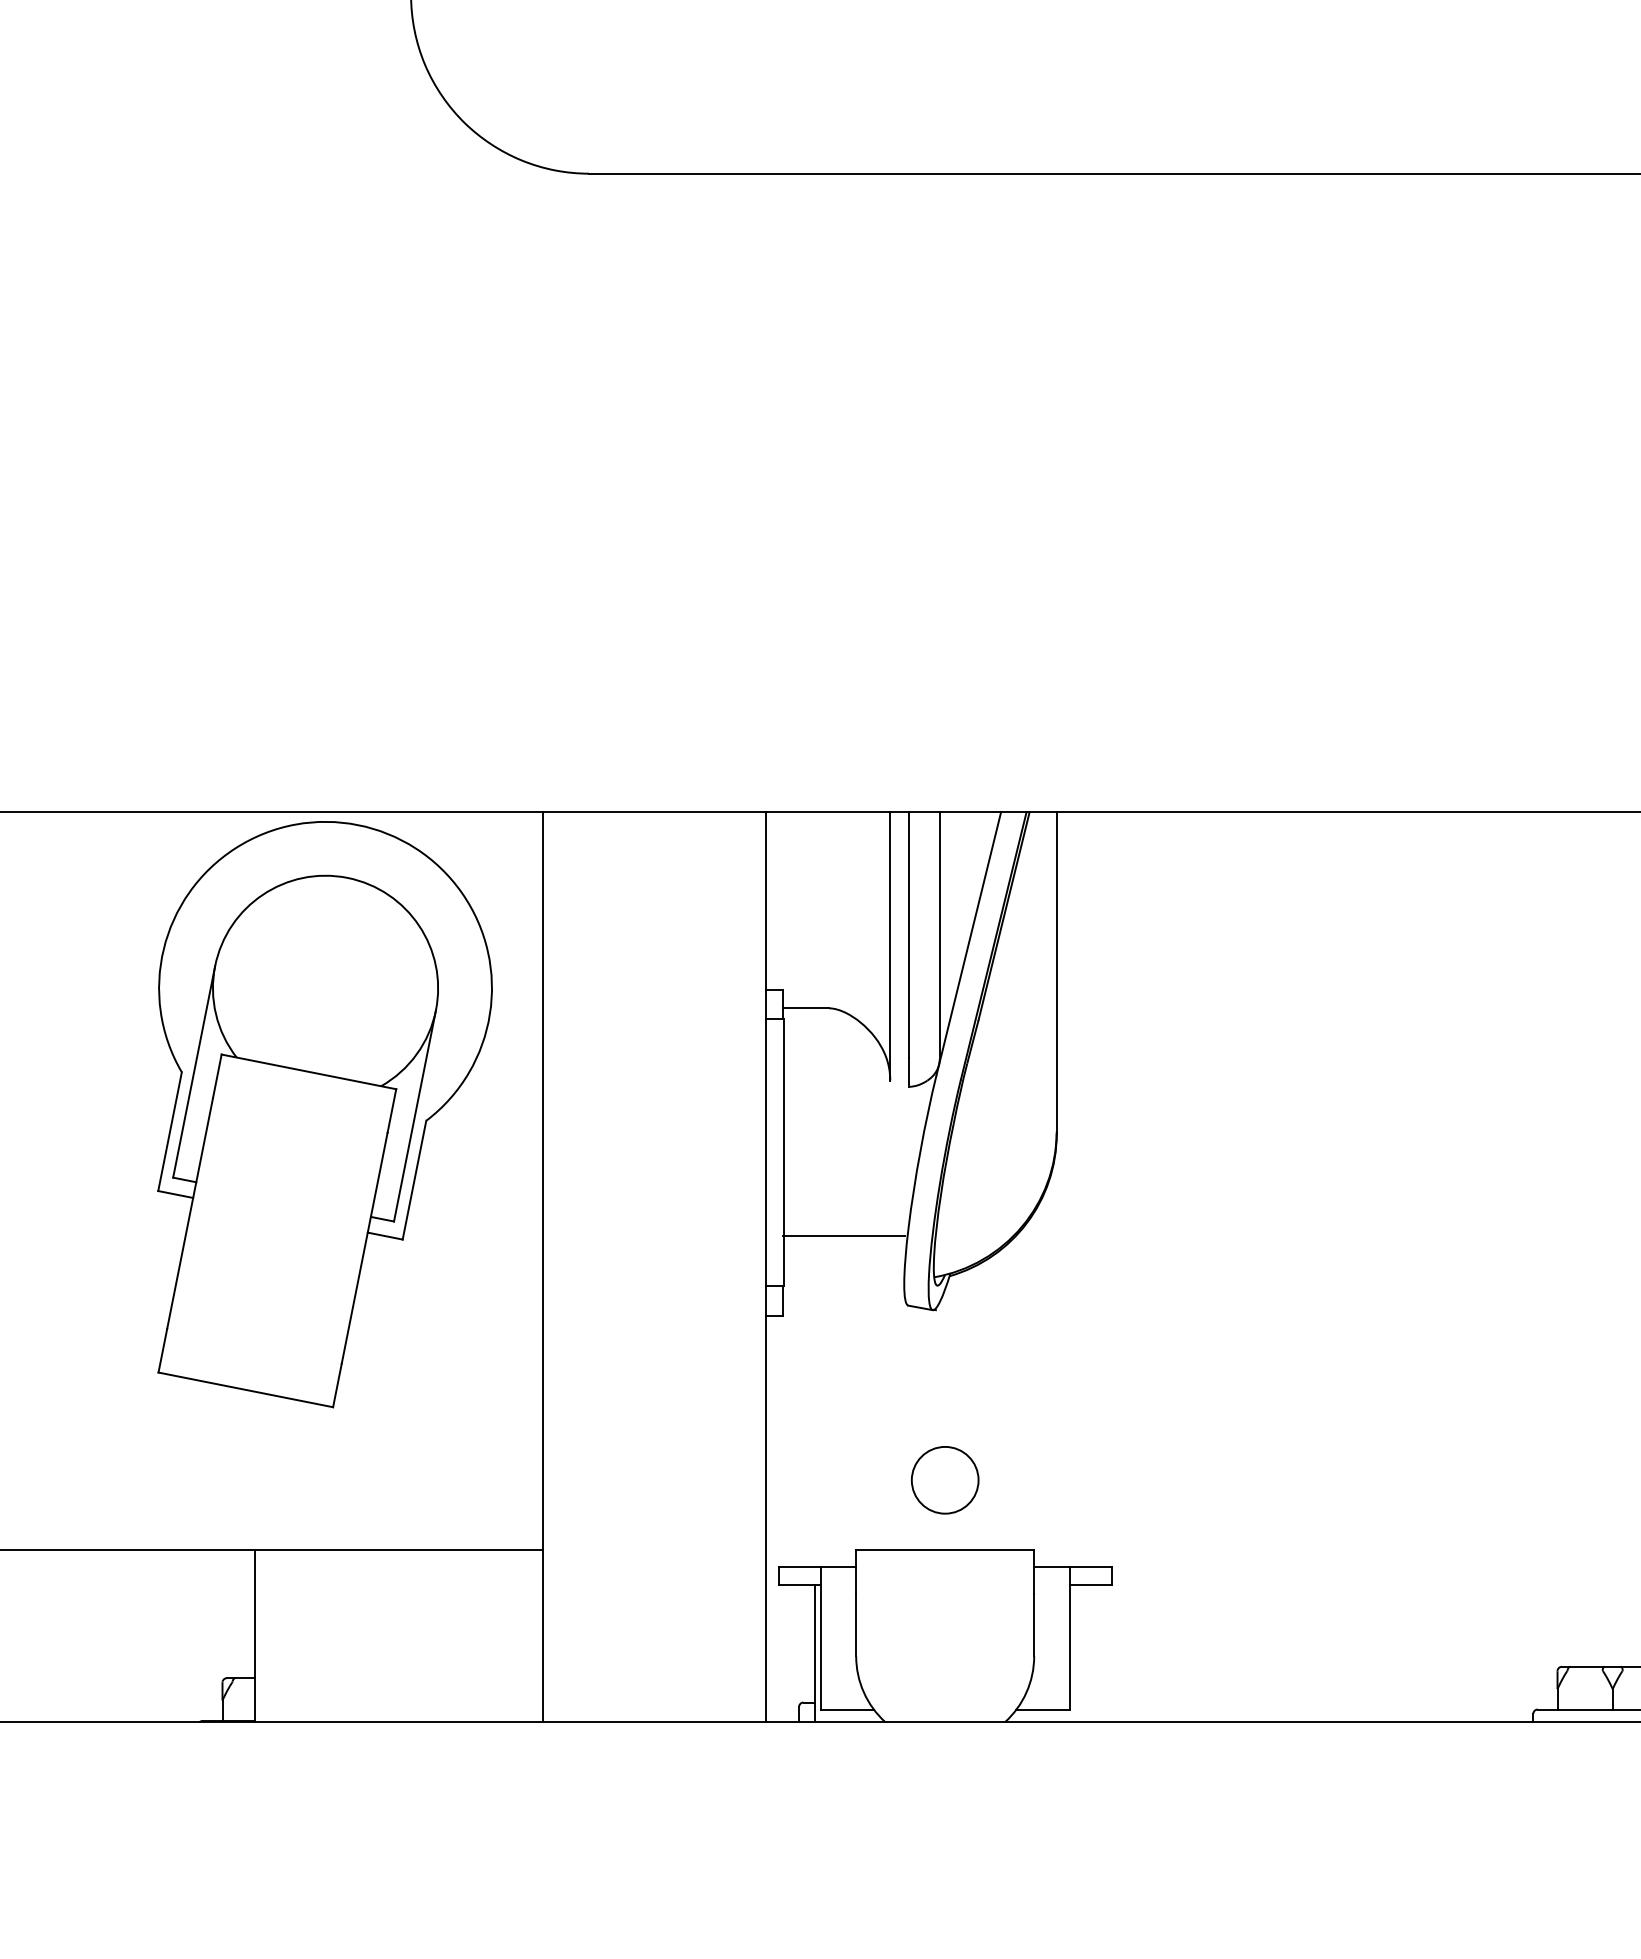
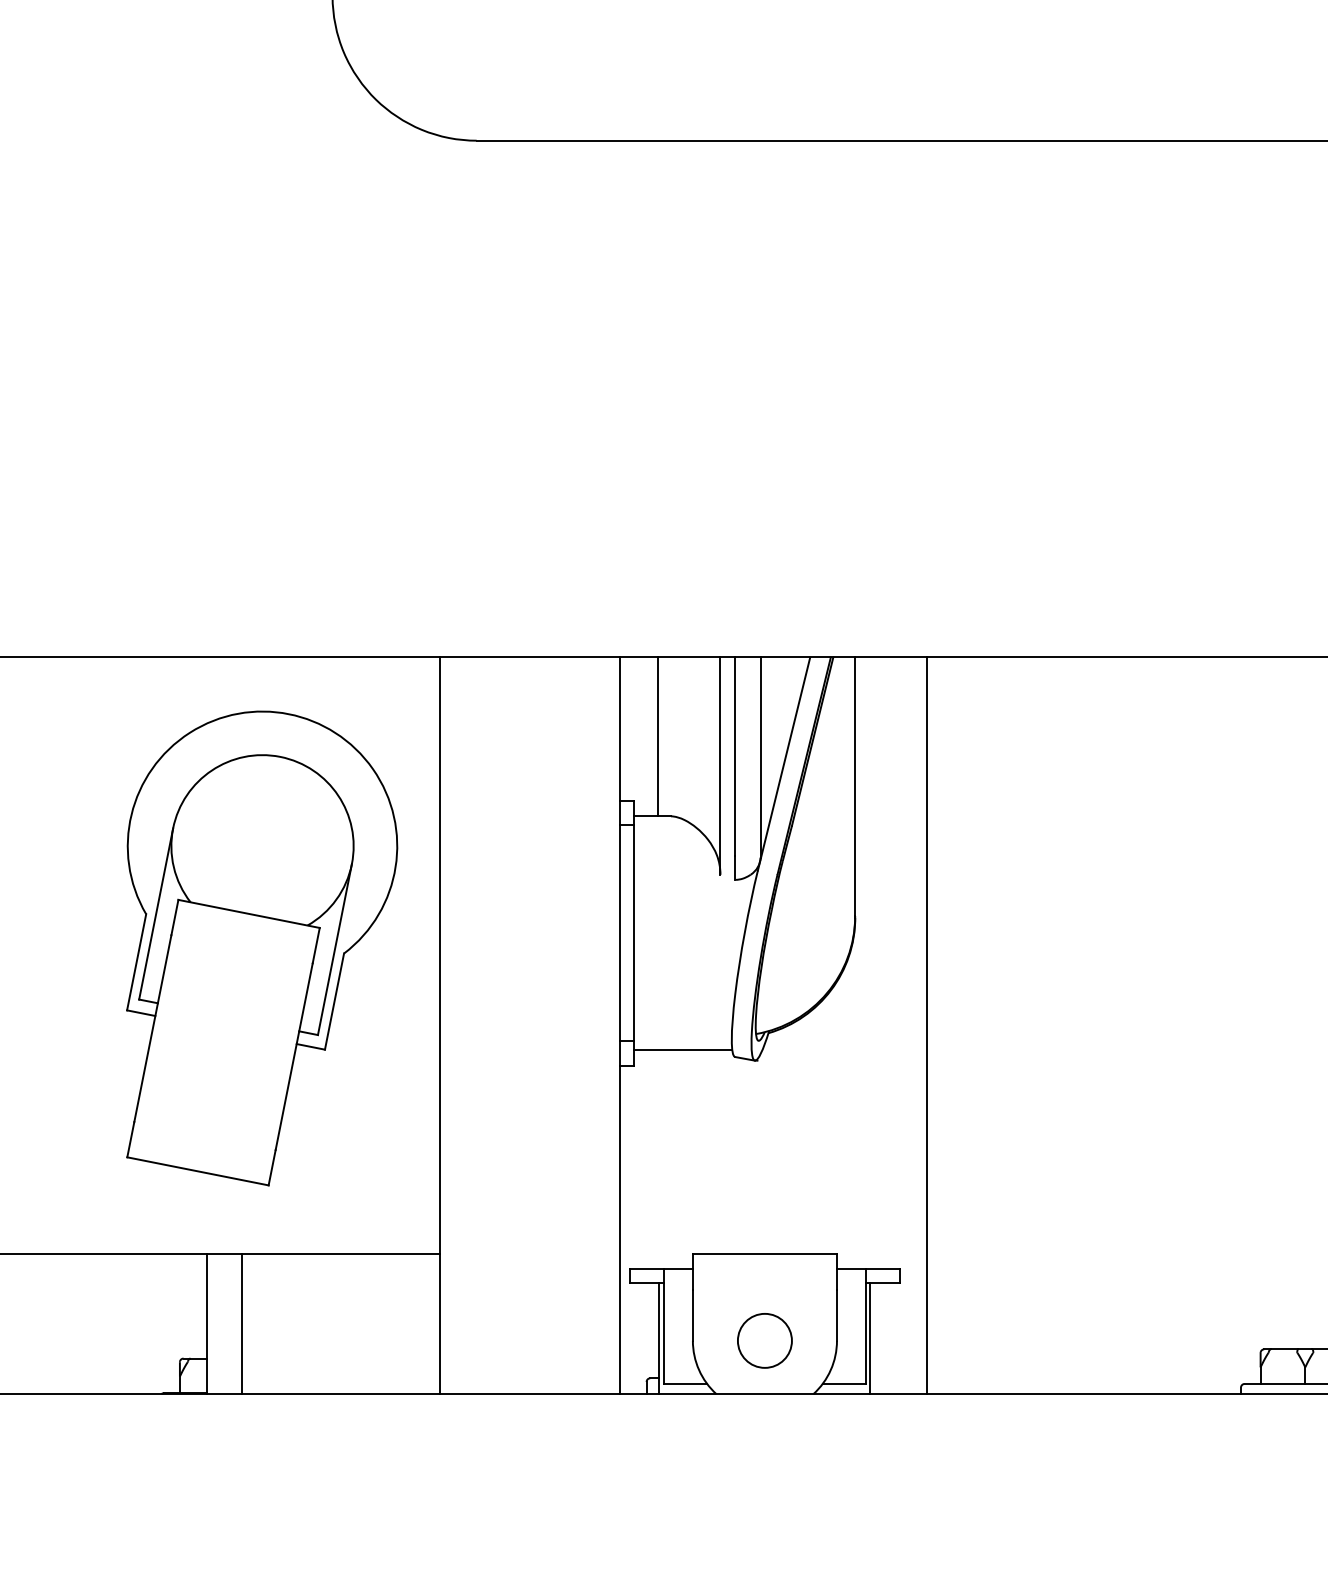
line: (813, 910) -> (658, 737), added
part: (324, 1114) -> (261, 948), moved
line: (843, 1235) -> (682, 1050), moved
line: (1145, 1267) -> (927, 1026), added
circle: (944, 1480) -> (764, 1341), moved
line: (299, 1635) -> (242, 1324), added
line: (1075, 1653) -> (870, 1338), added

